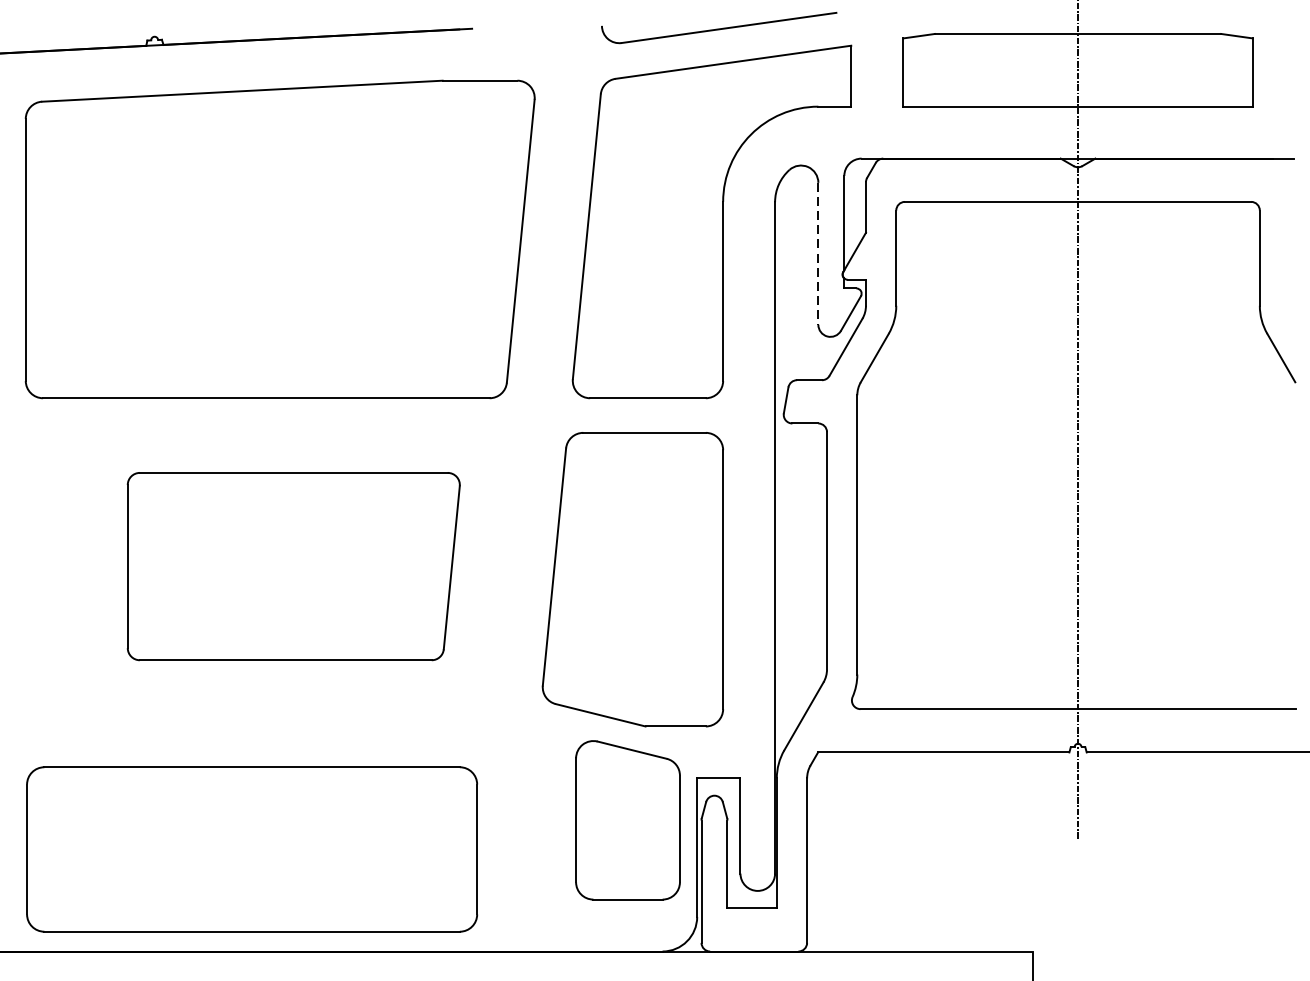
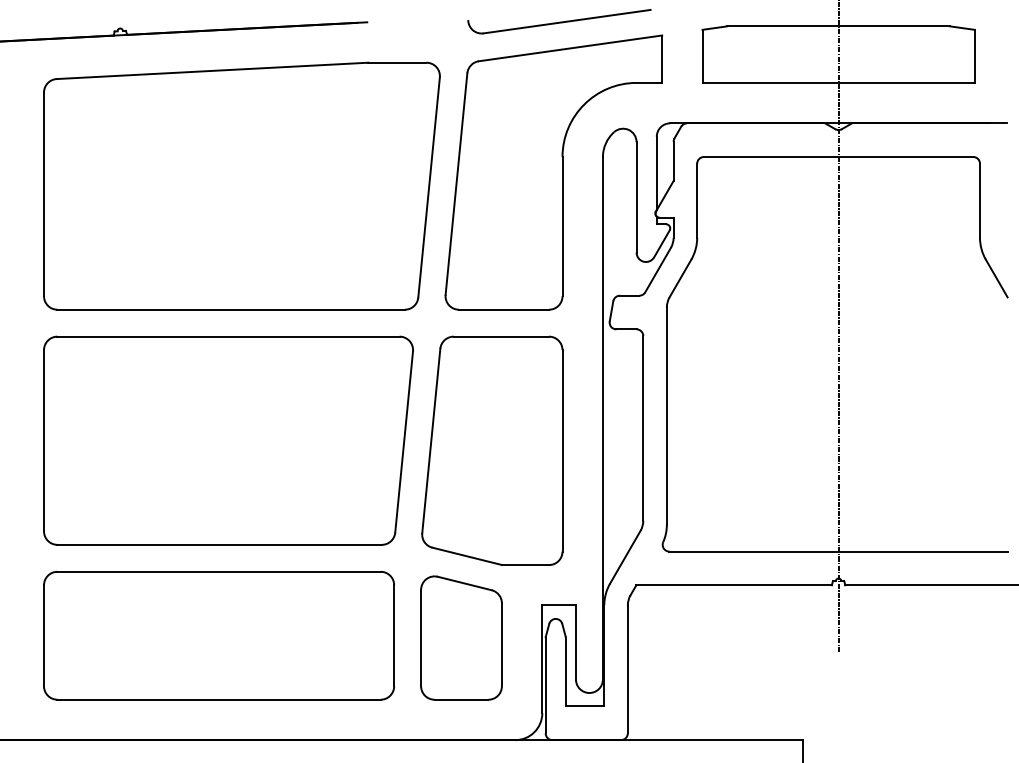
part: (279, 238) -> (241, 185), moved
line: (818, 253) -> (636, 197), dashed -> solid
part: (293, 566) -> (228, 440), size x1.43
part: (628, 819) -> (461, 637), moved
part: (251, 849) -> (218, 635), moved

